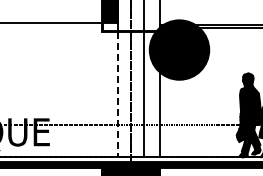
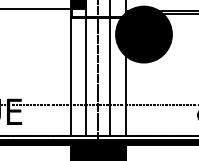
line: (102, 94) -> (71, 76), added
line: (118, 94) -> (86, 76), dashed -> solid

